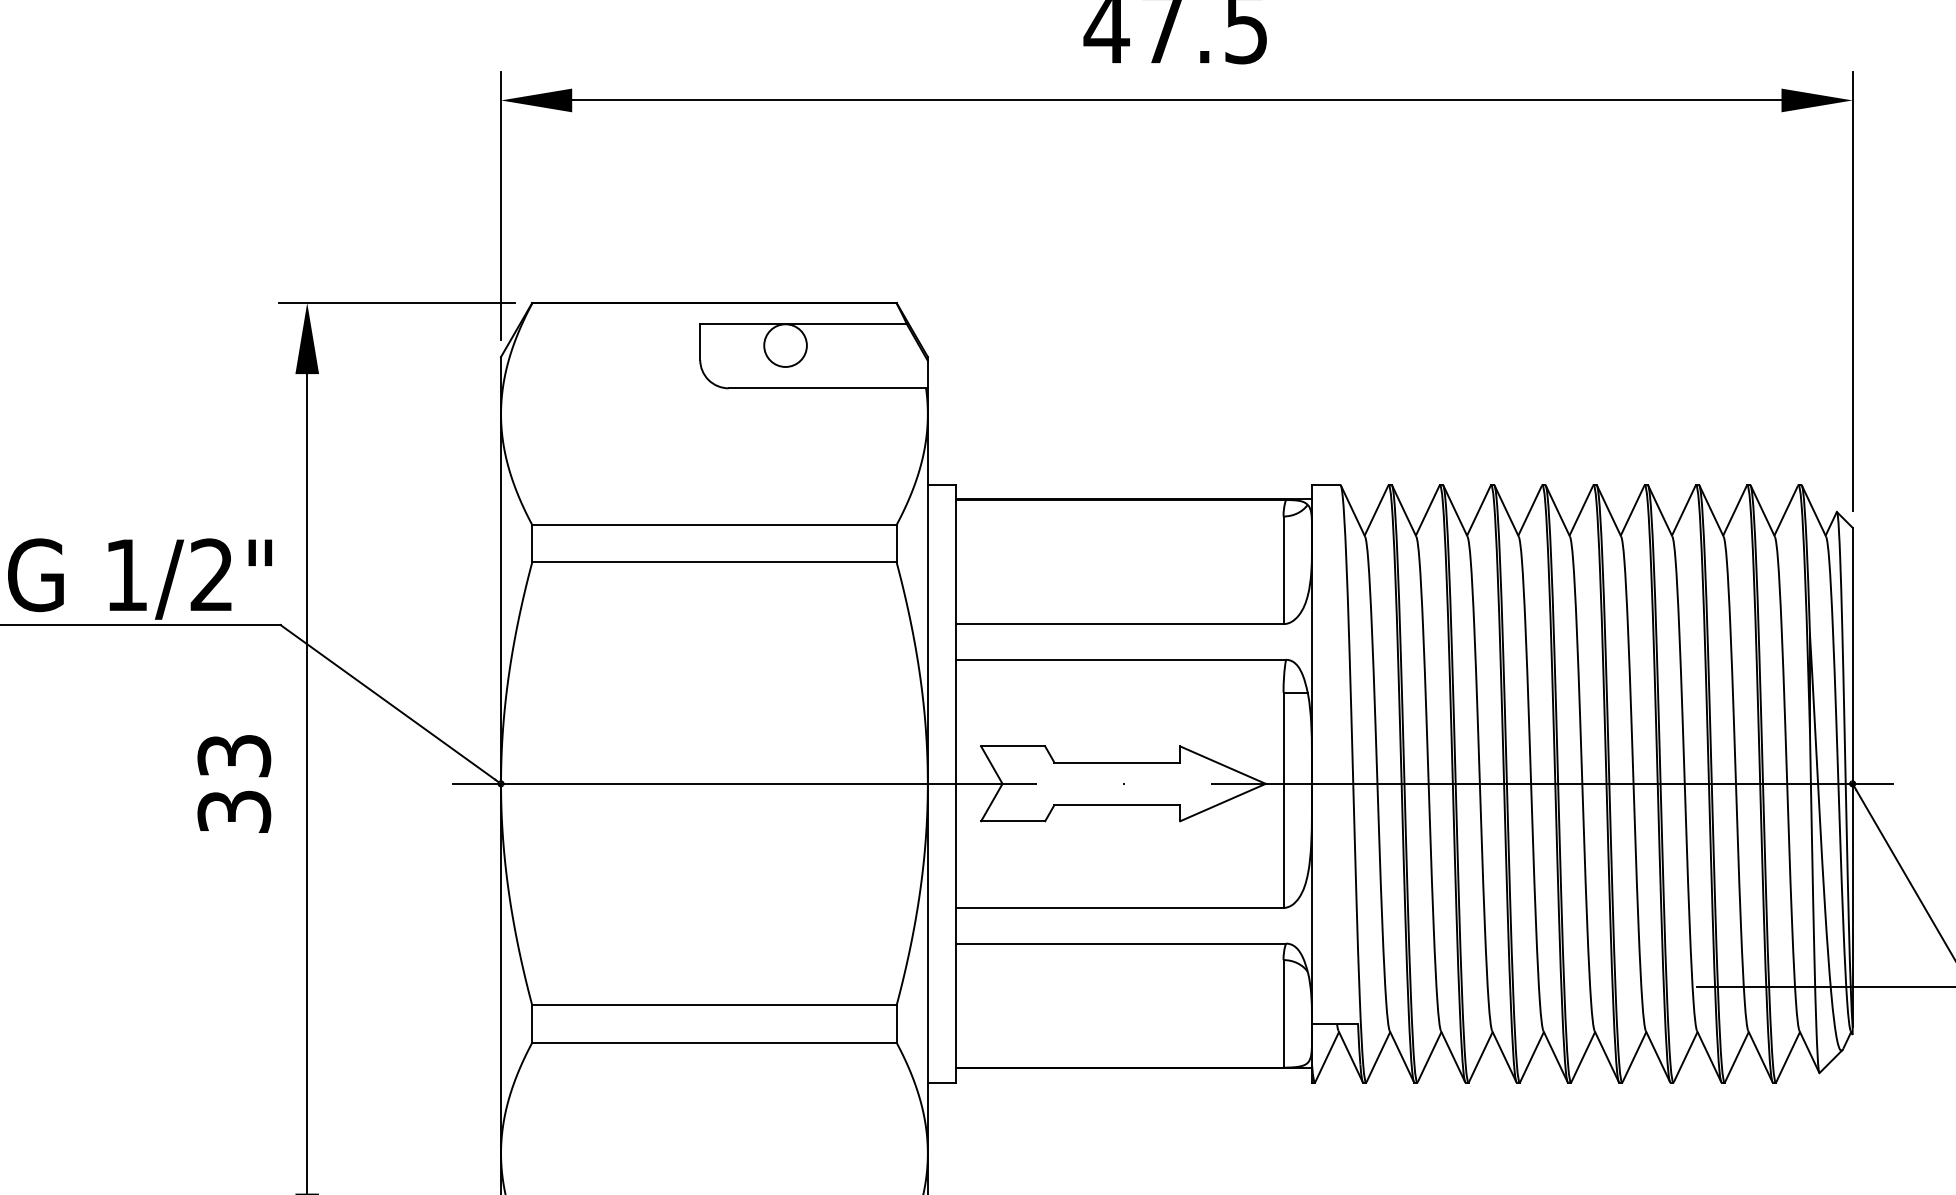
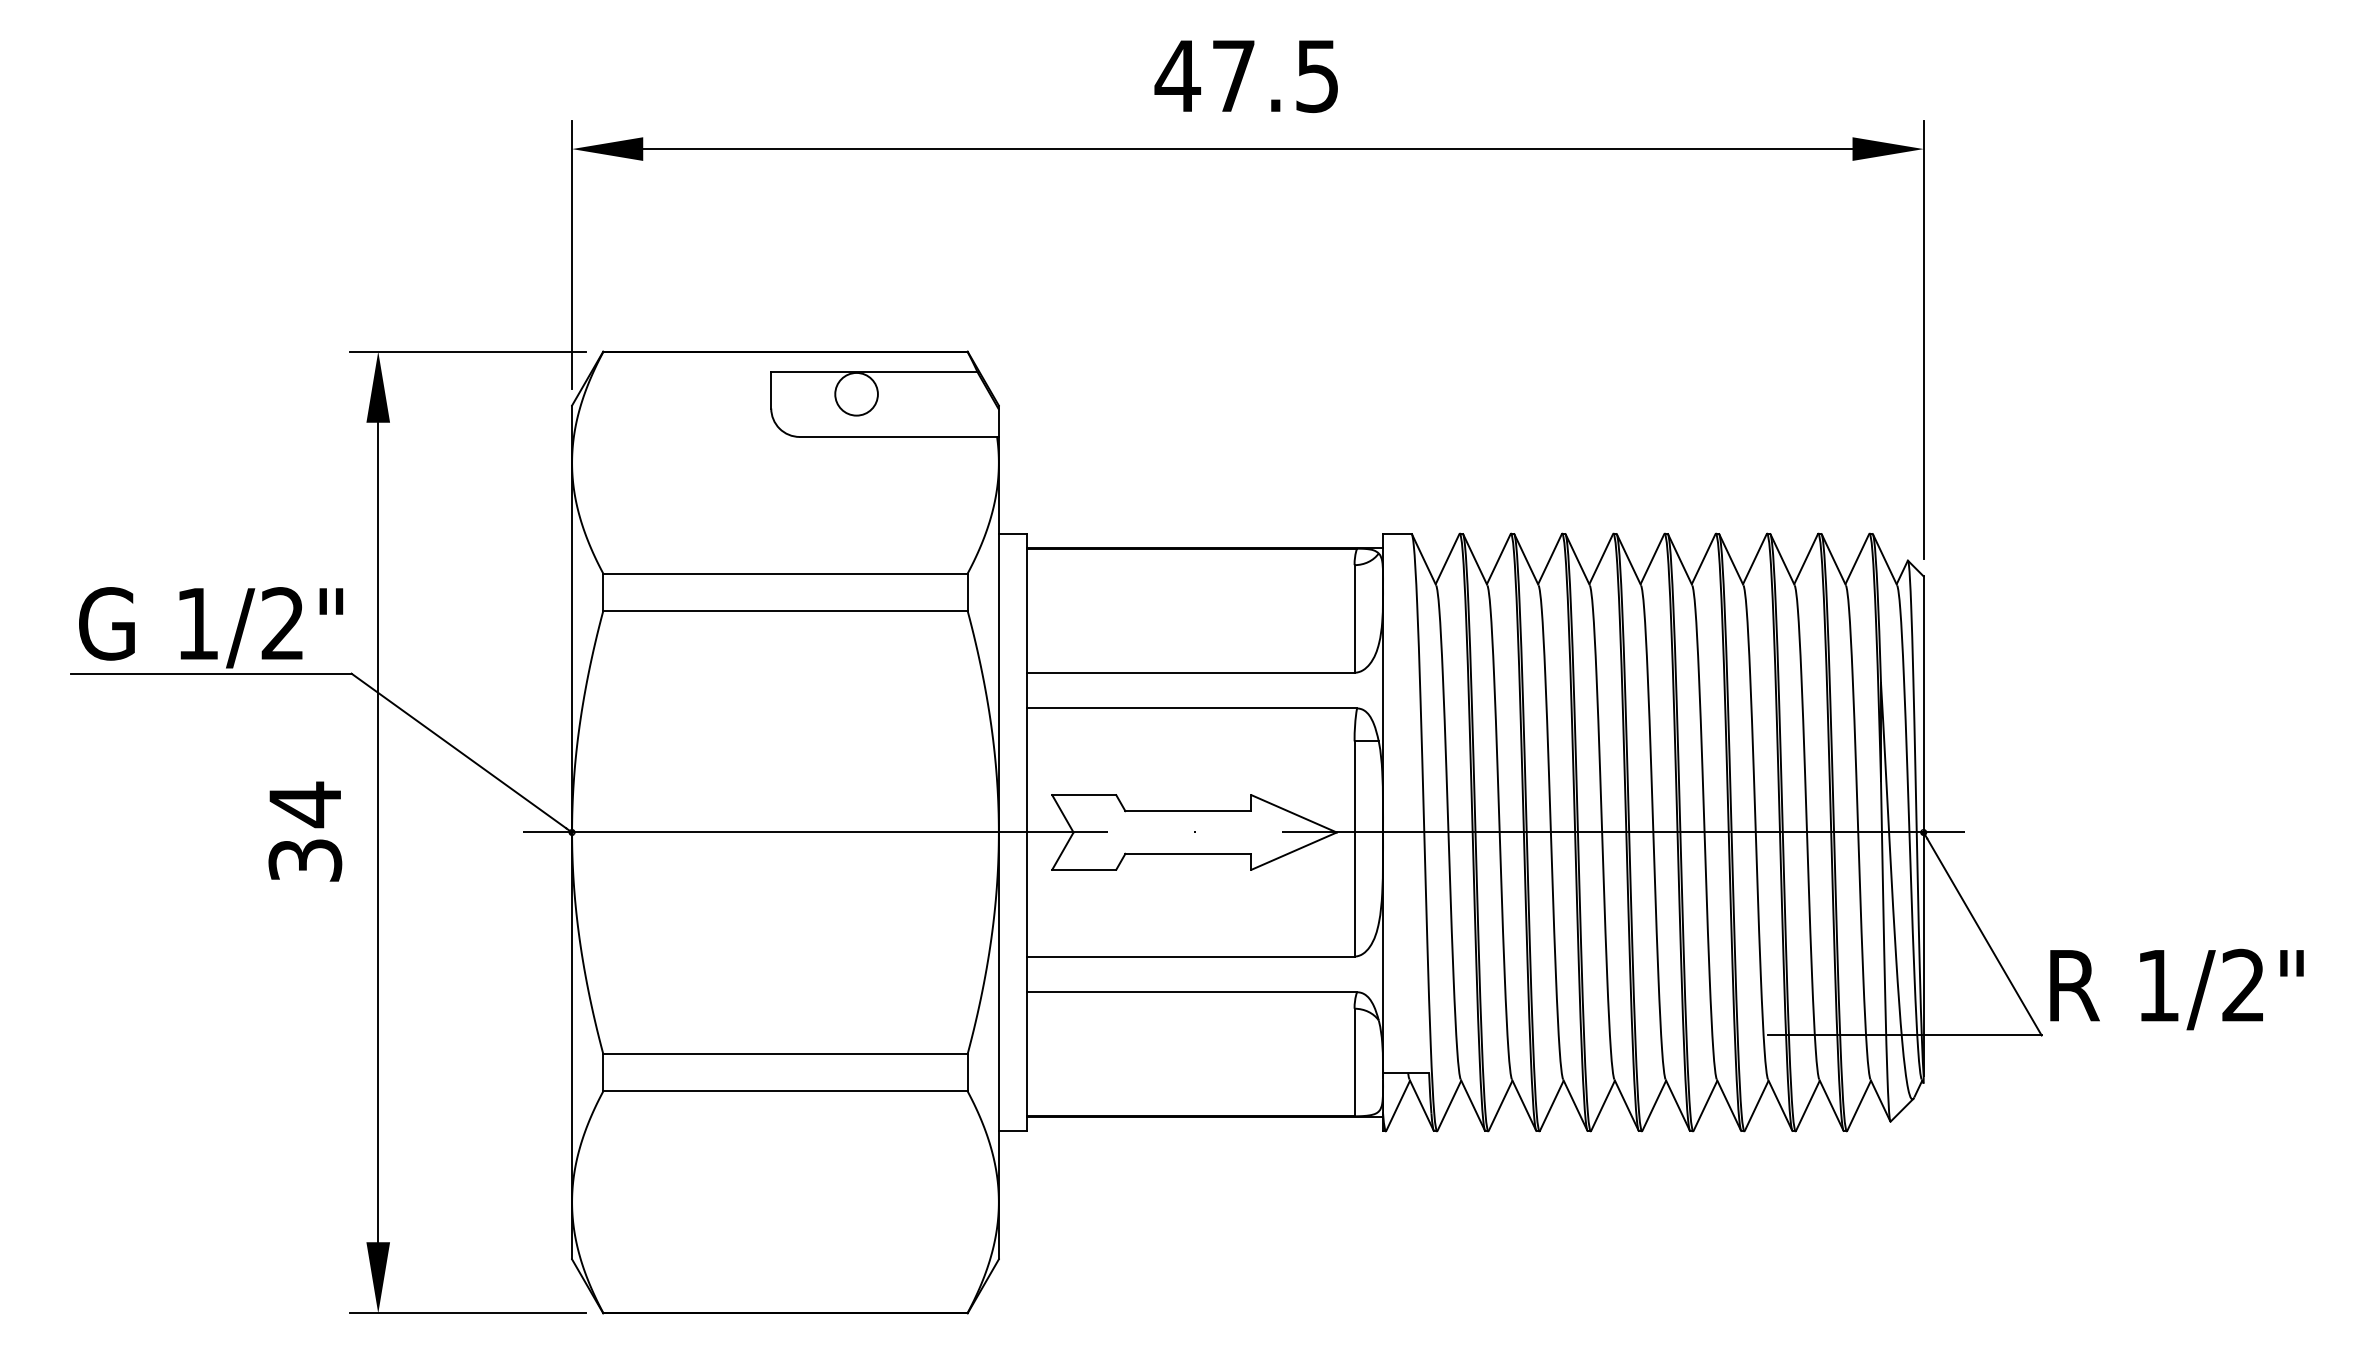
text: (234, 755) -> (305, 804), 33 -> 34

